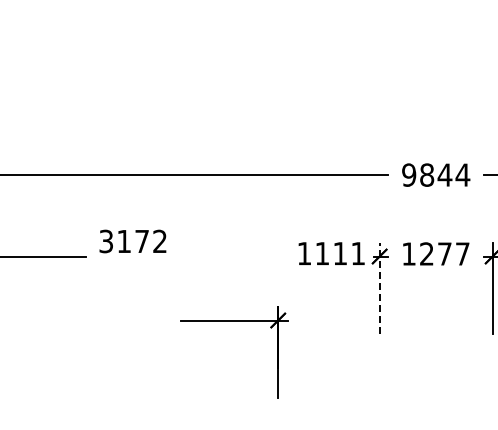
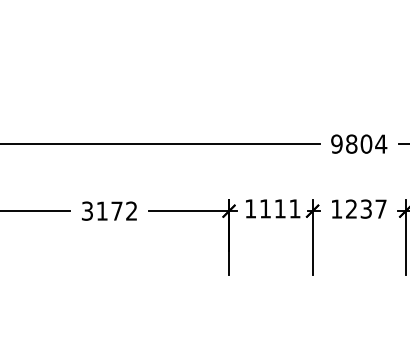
text: (444, 174) -> (366, 143), 9844 -> 9804
text: (132, 241) -> (109, 211), moved
text: (444, 253) -> (366, 208), 1277 -> 1237
line: (379, 288) -> (312, 237), dashed -> solid
part: (234, 321) -> (193, 212), moved

